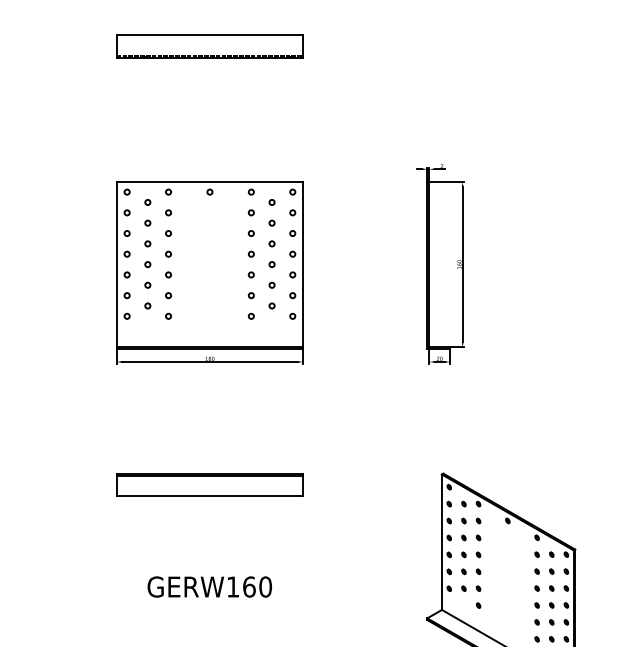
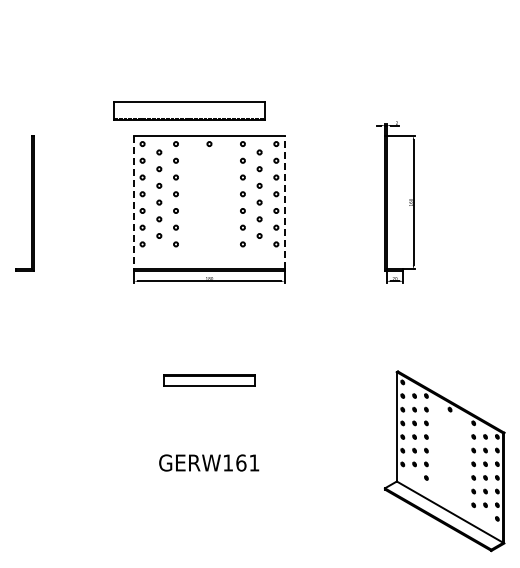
part: (209, 45) -> (189, 110), moved
line: (117, 264) -> (134, 202), solid -> dashed
line: (302, 264) -> (284, 202), solid -> dashed
part: (209, 484) -> (209, 380), size x0.6
text: (265, 586) -> (254, 462), GERW160 -> GERW161

